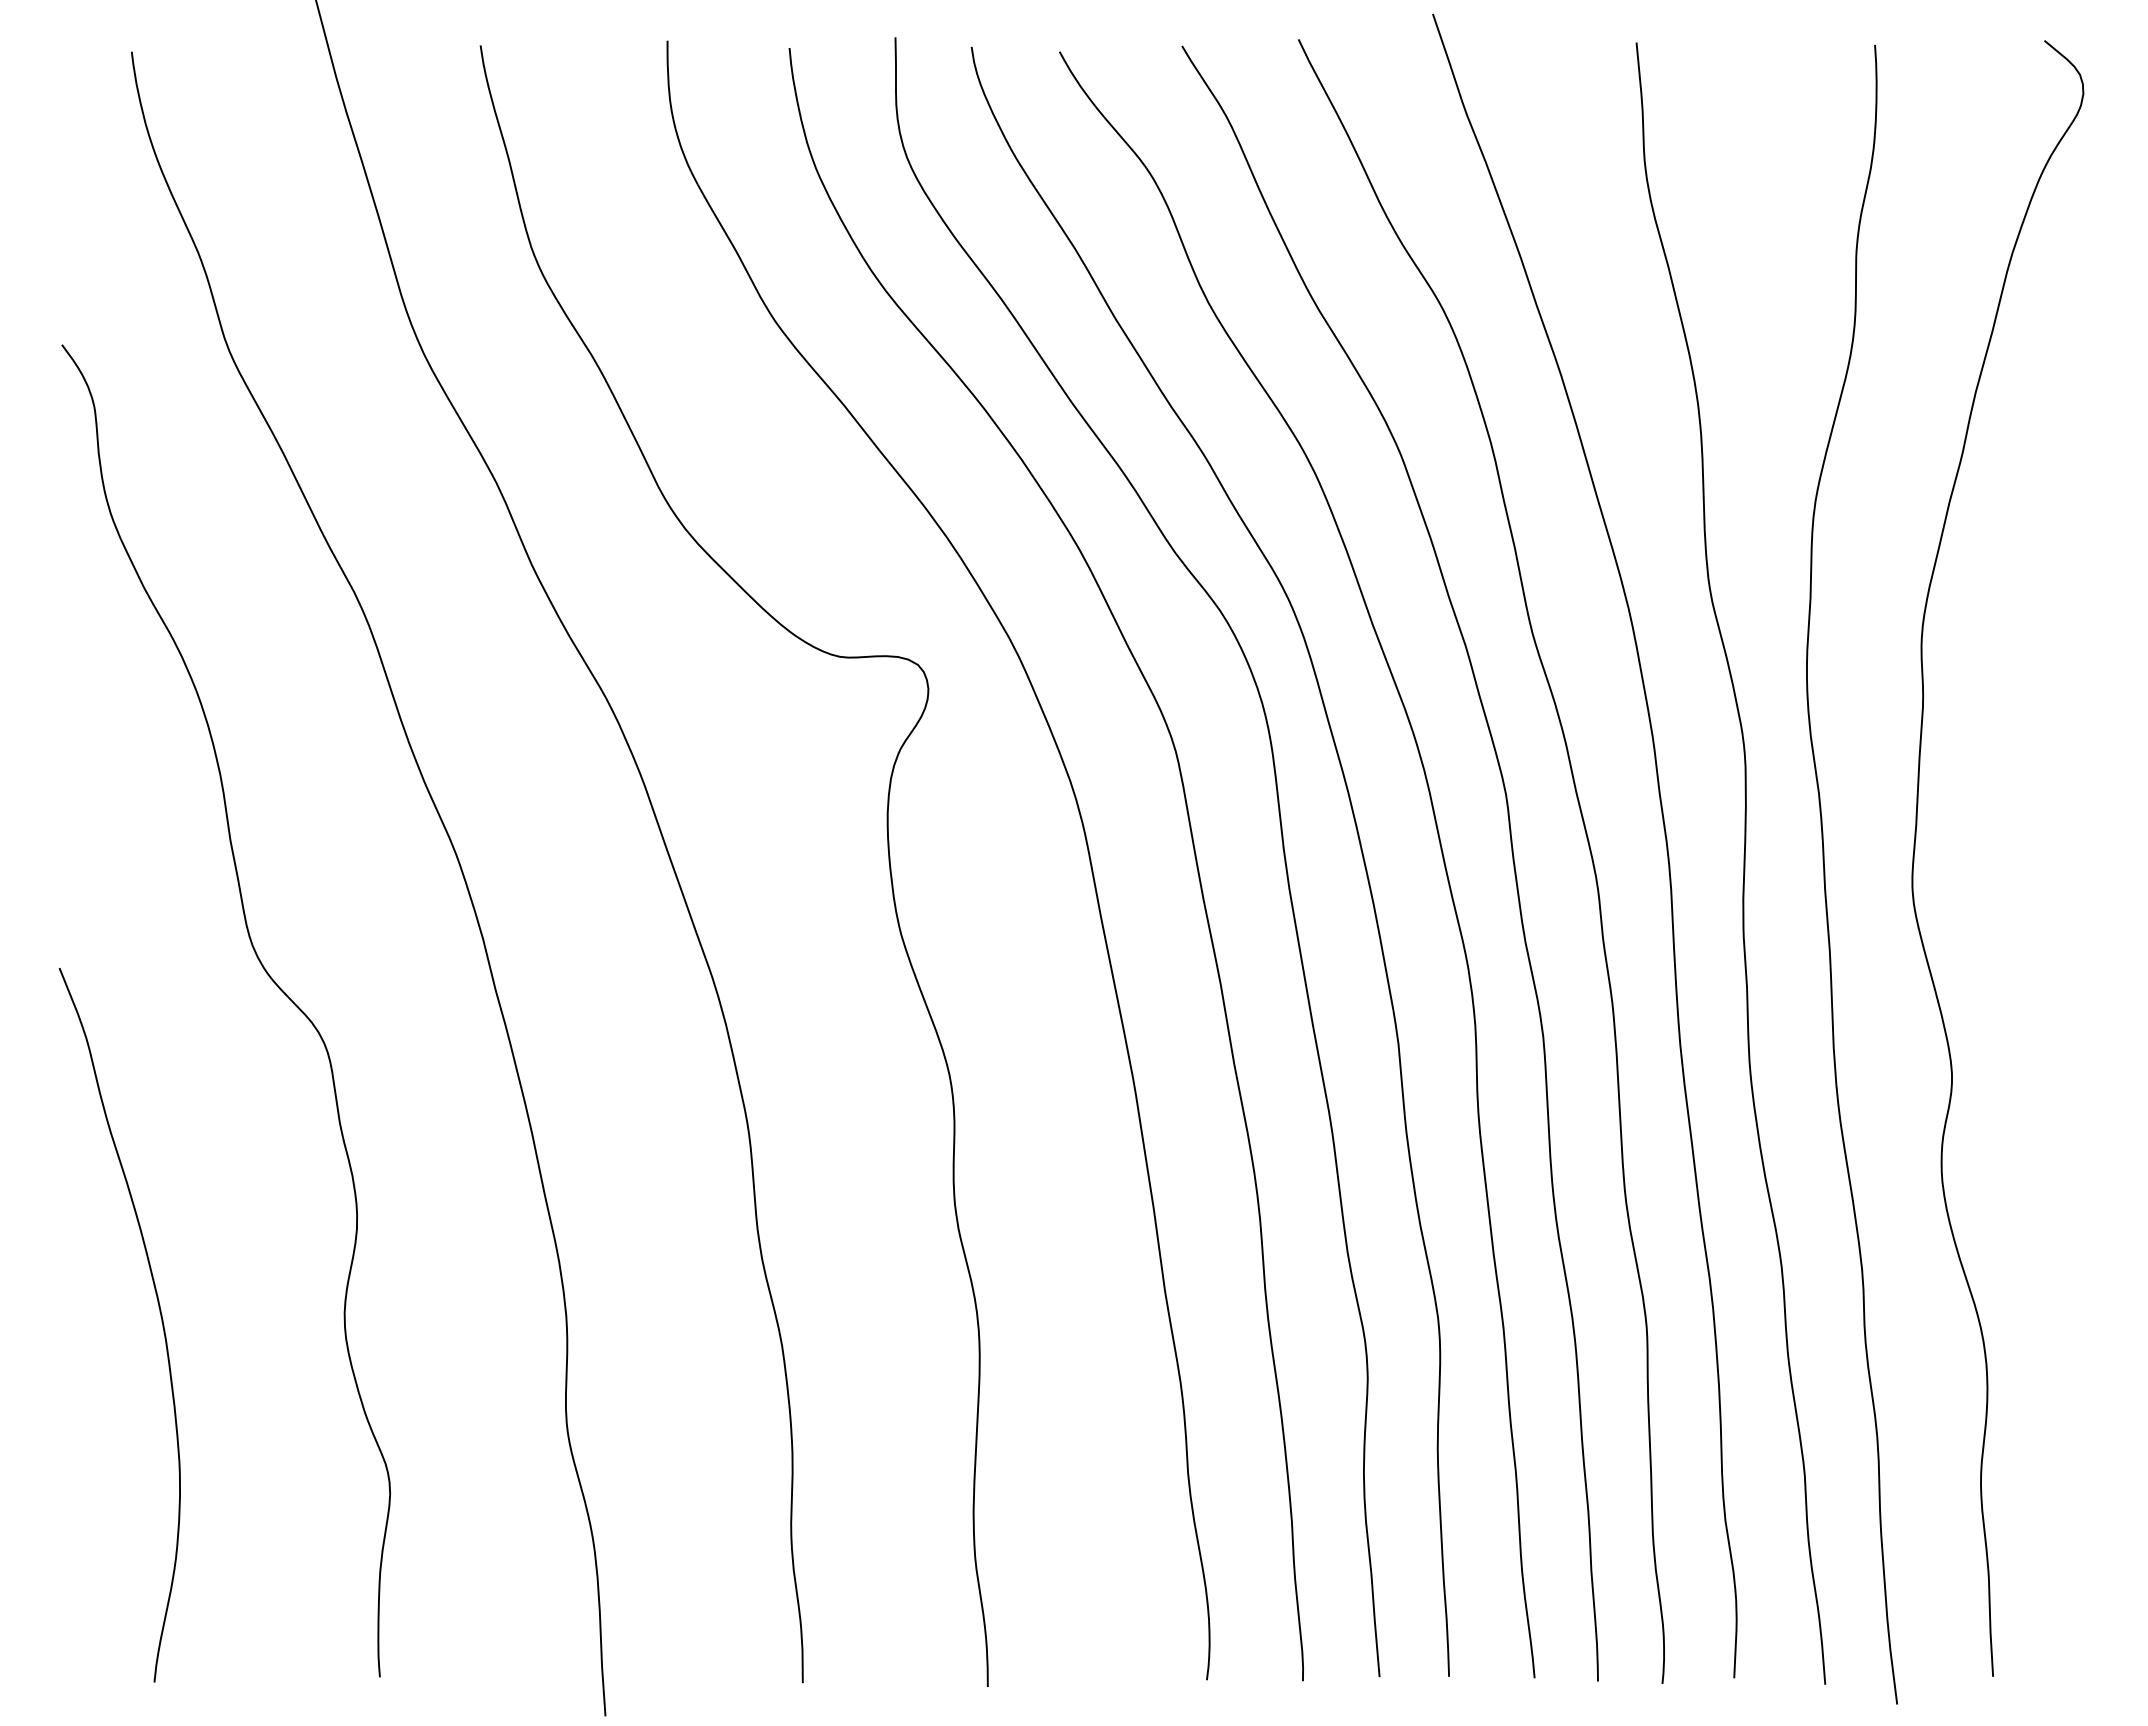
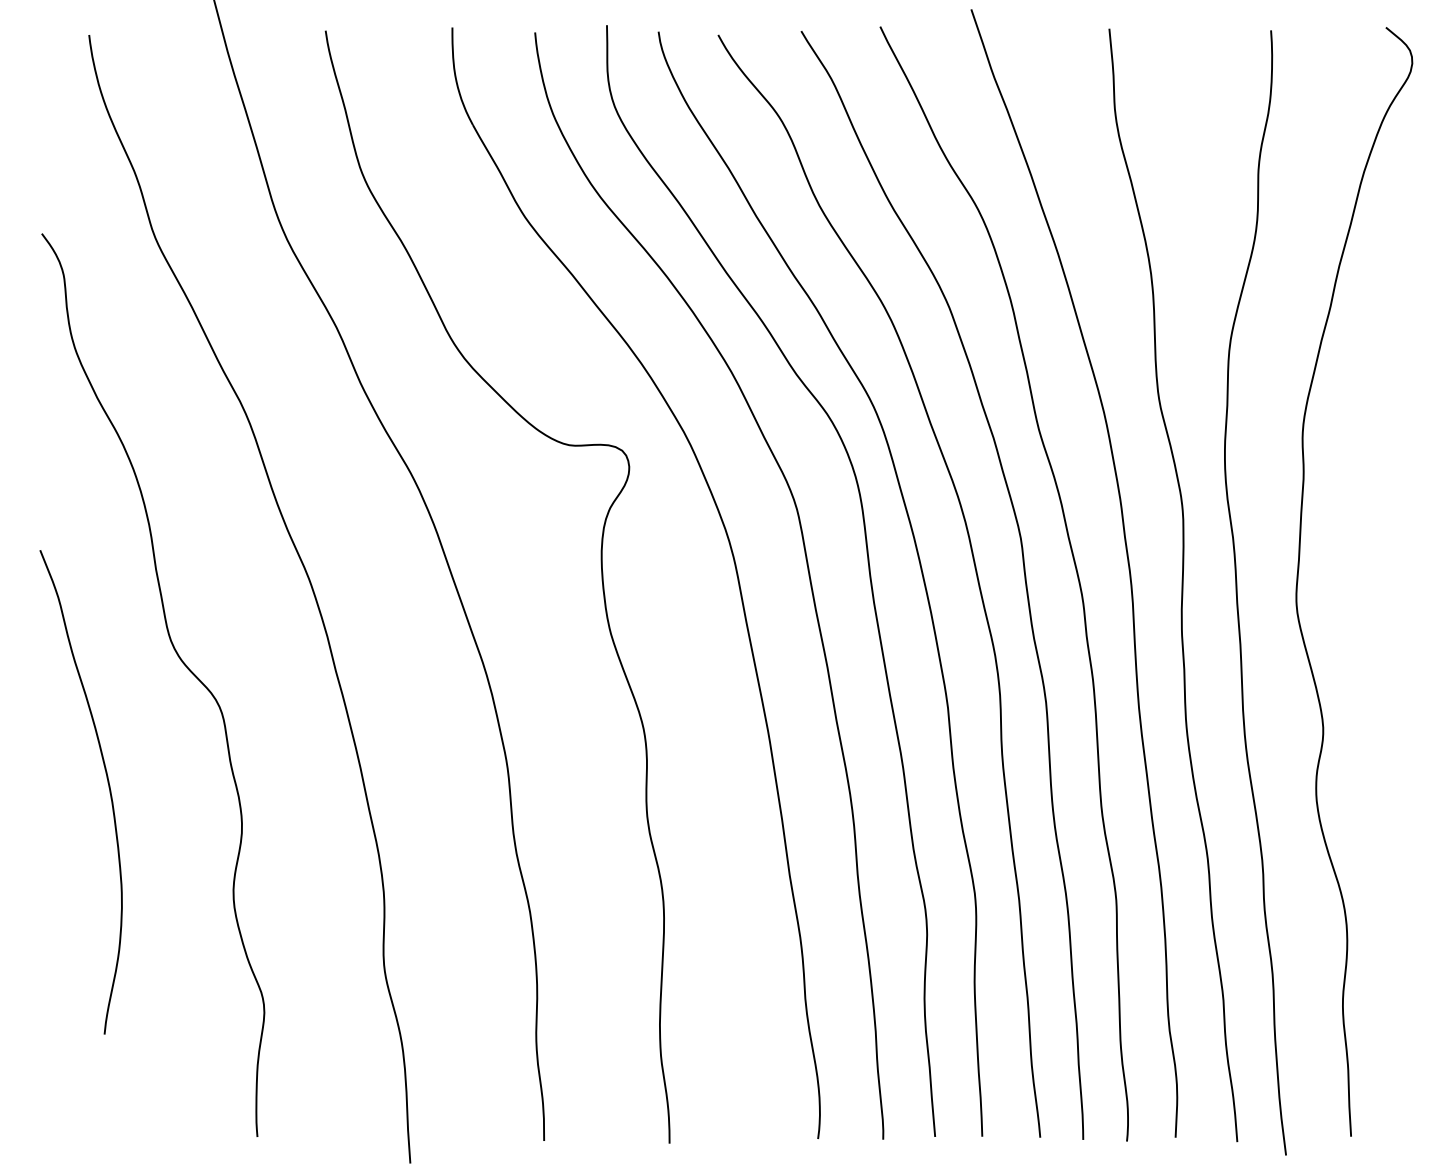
curve: (160, 1318) -> (108, 787), moved

